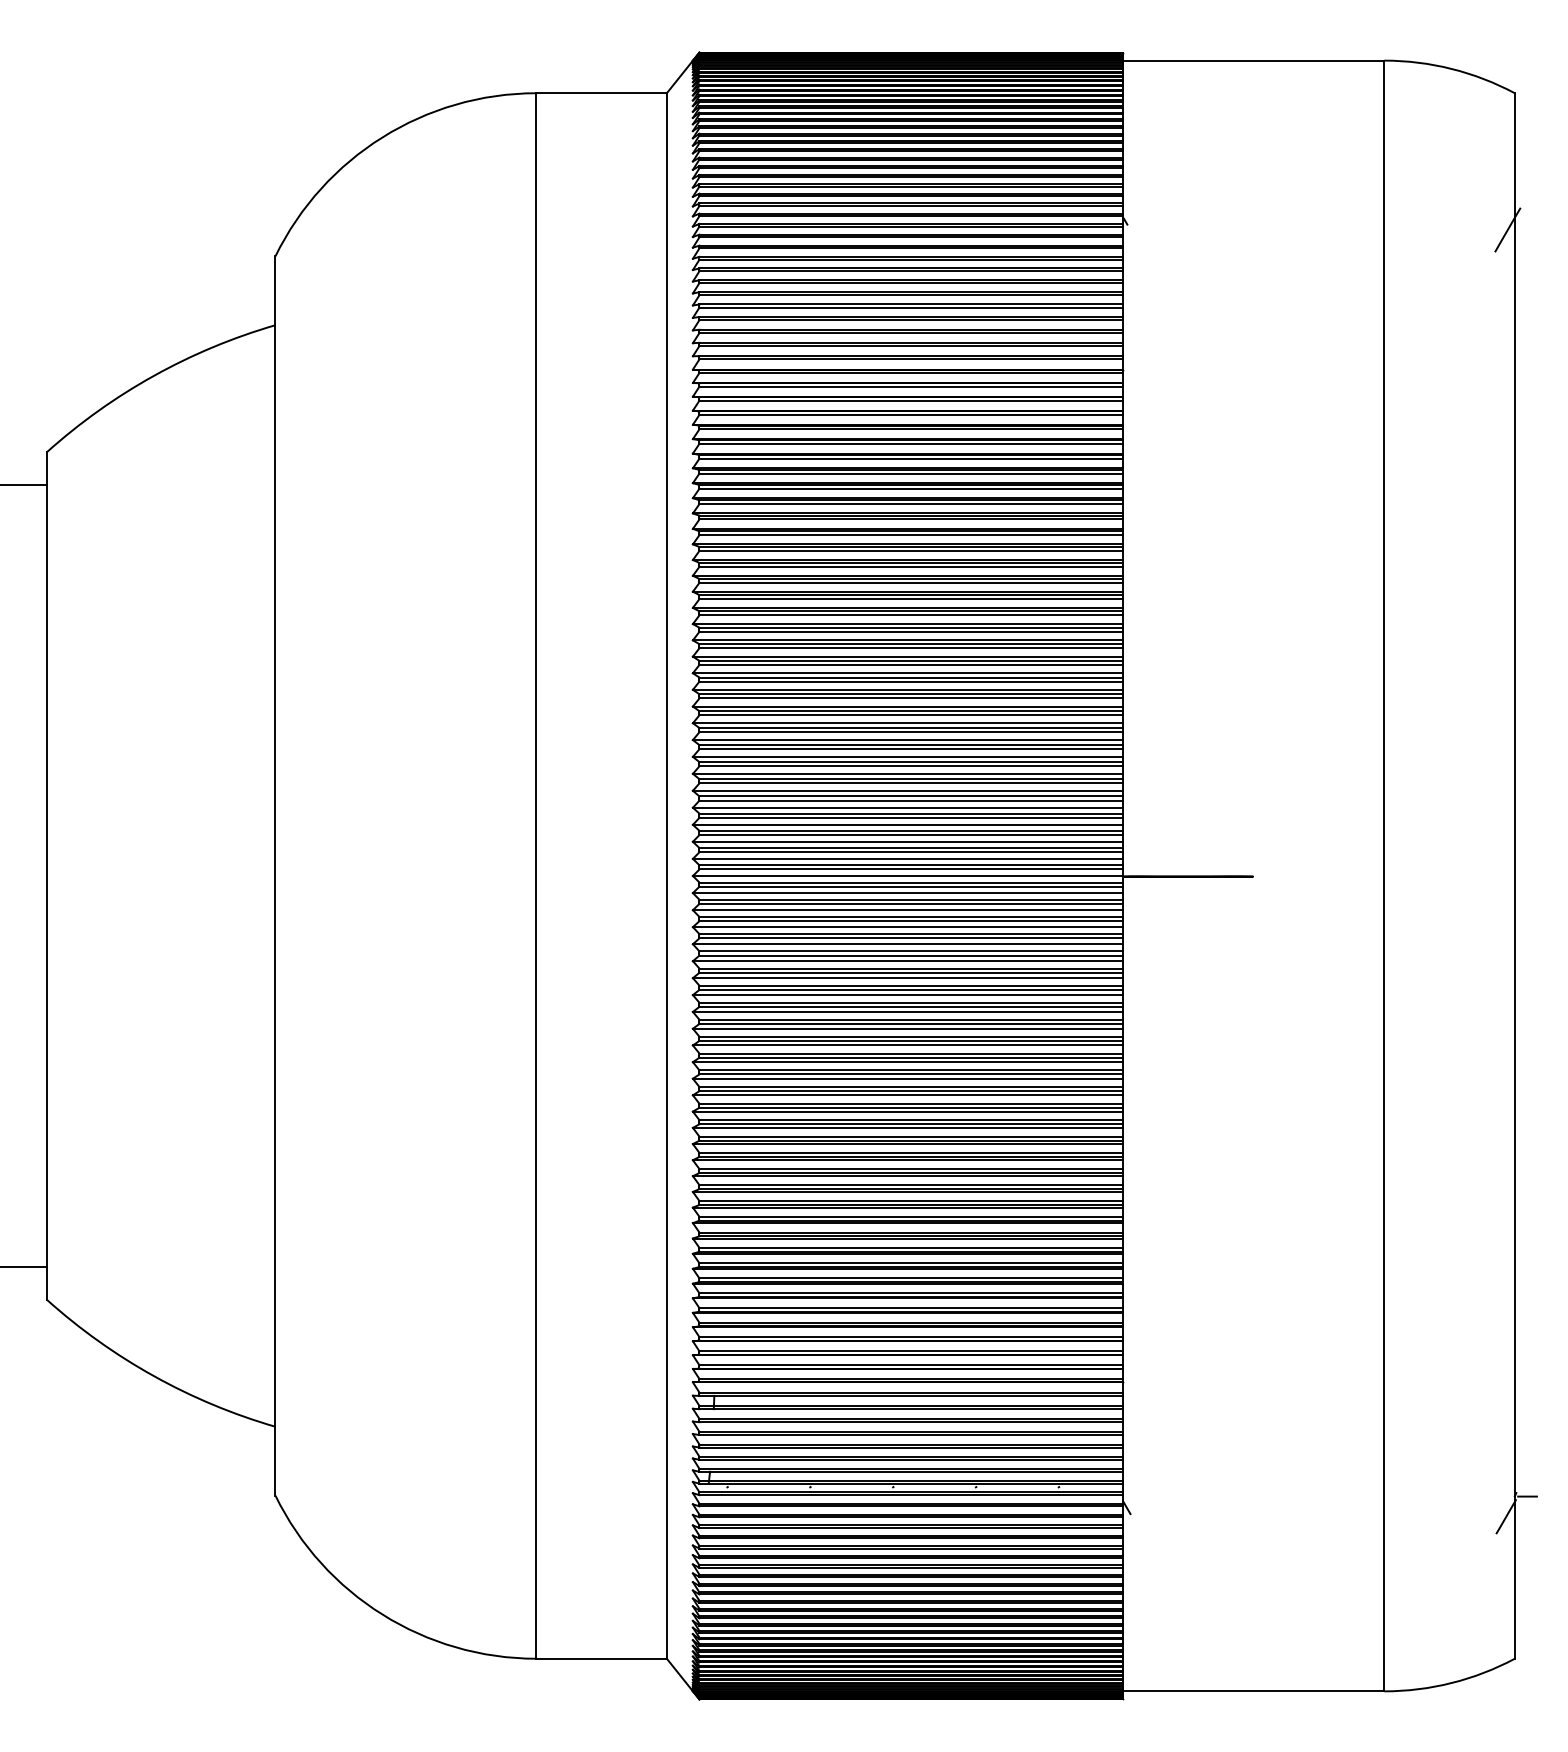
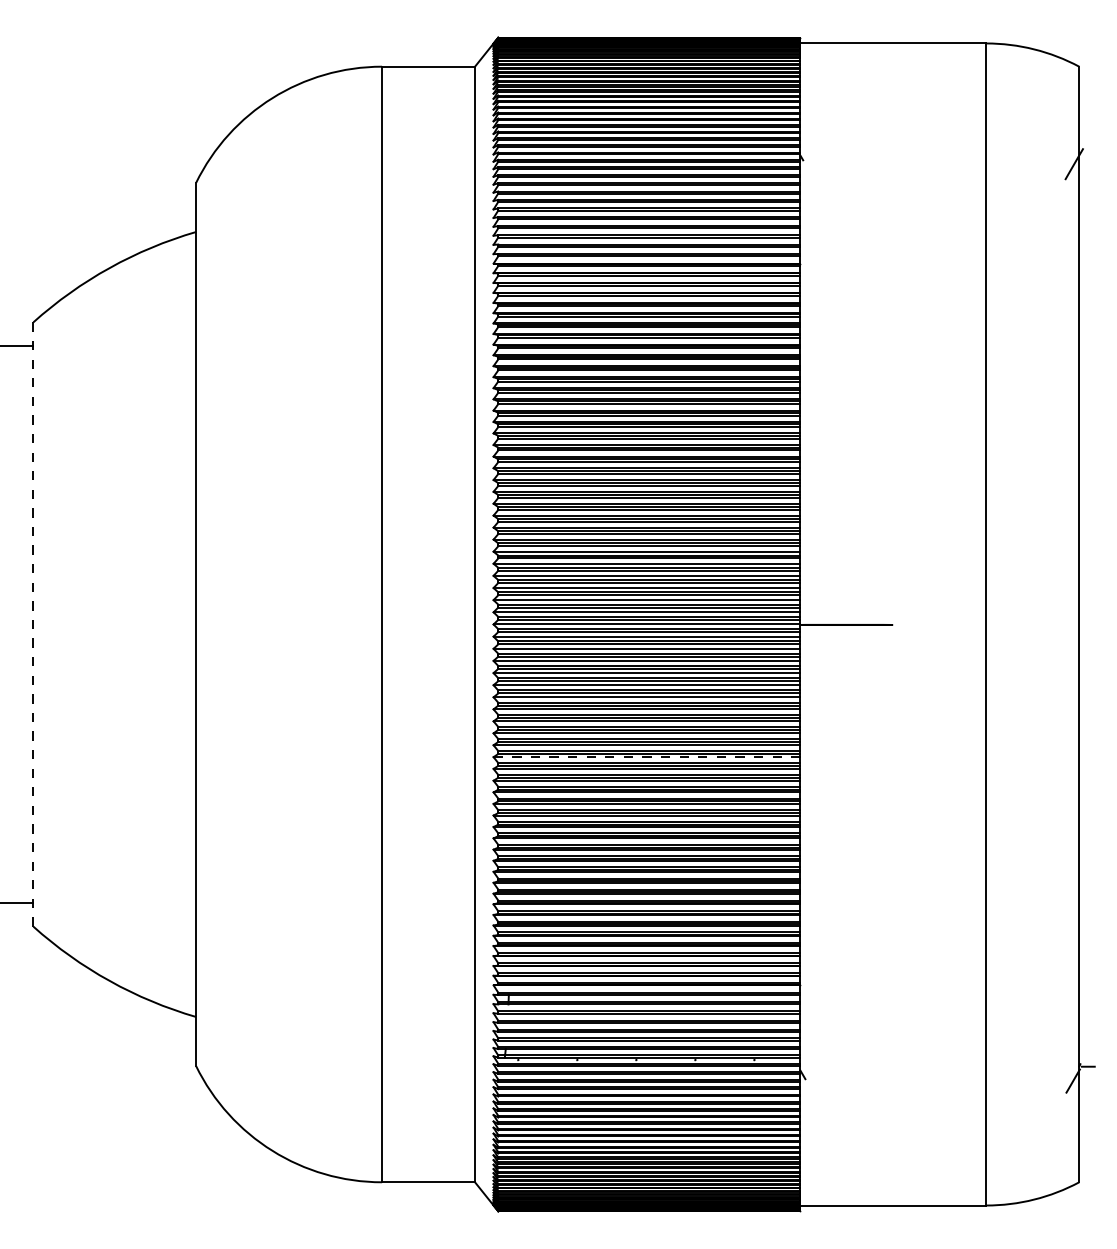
line: (47, 876) -> (33, 624), solid -> dashed
line: (908, 1062) -> (647, 757), solid -> dashed

